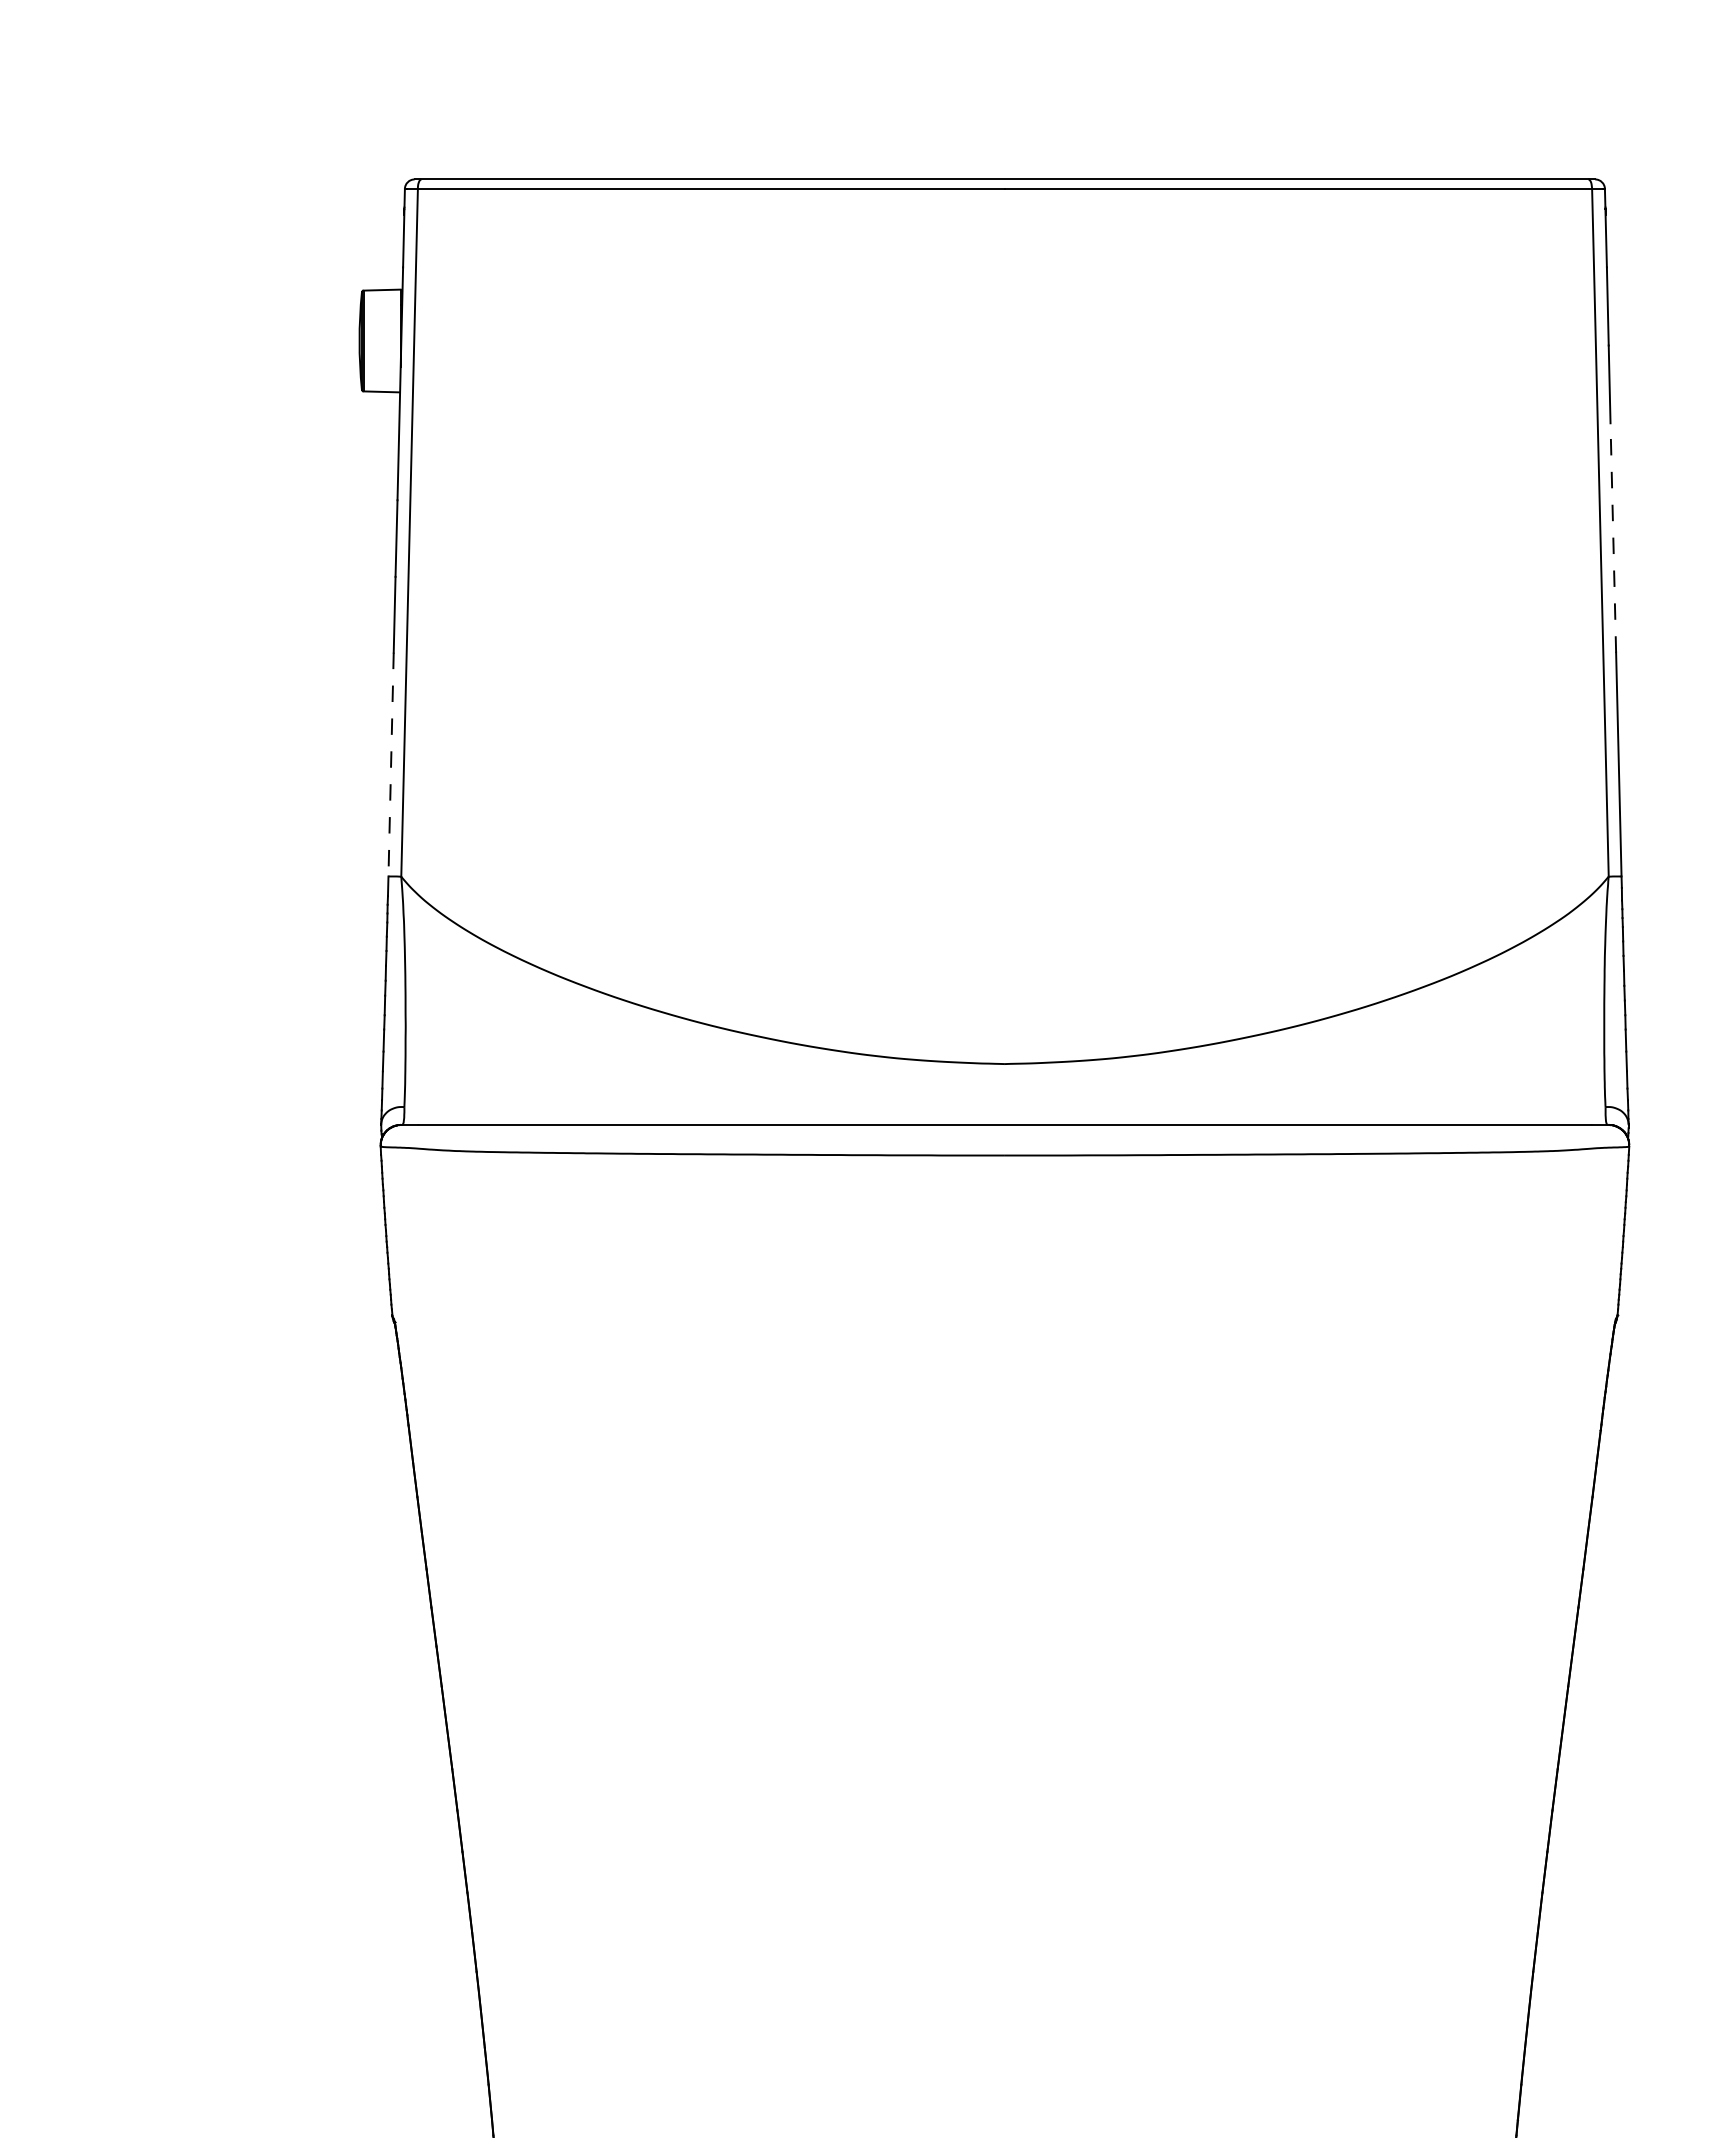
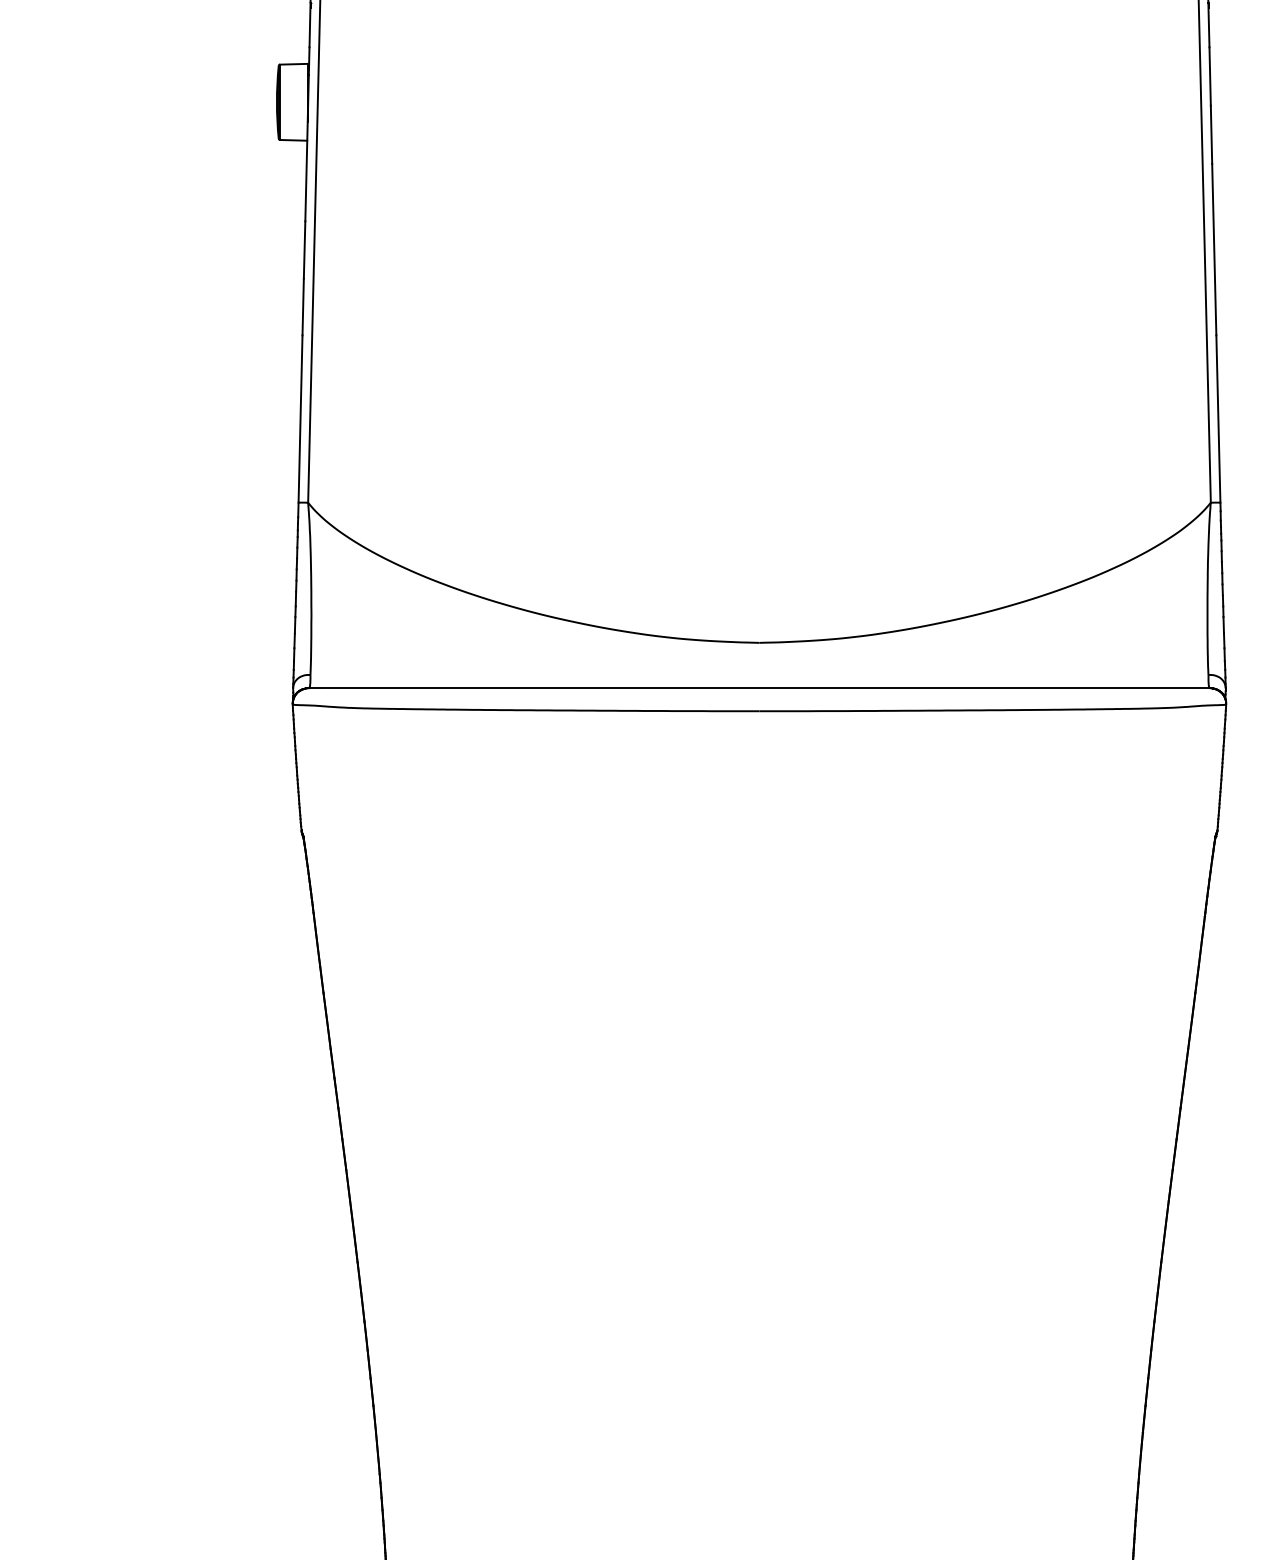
line: (1613, 538) -> (1214, 249), dashed -> solid
line: (391, 764) -> (300, 418), dashed -> solid

